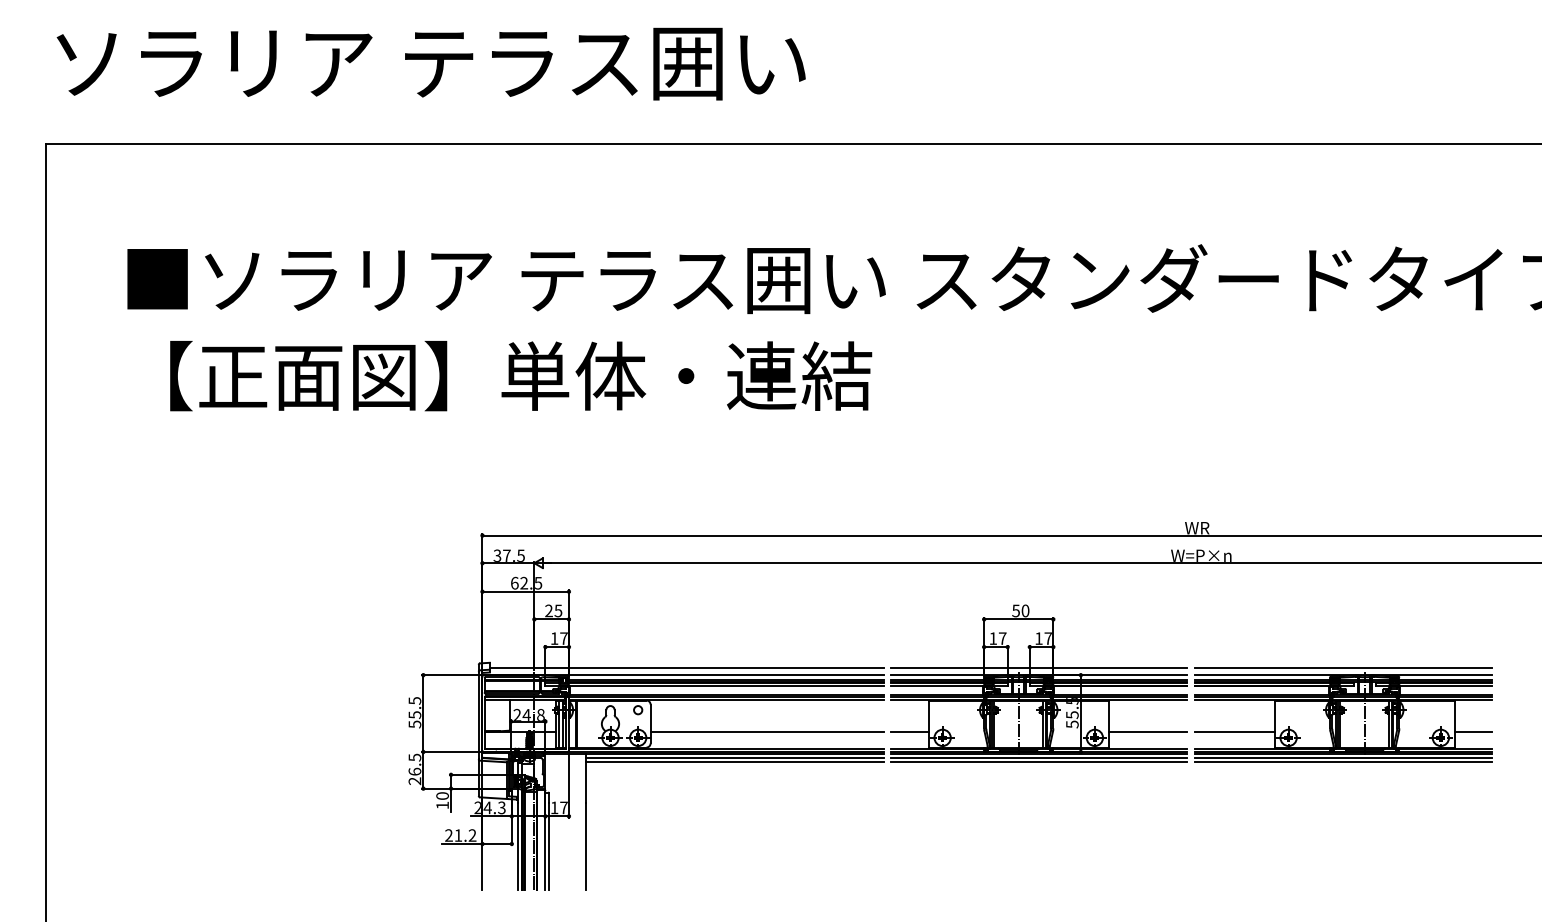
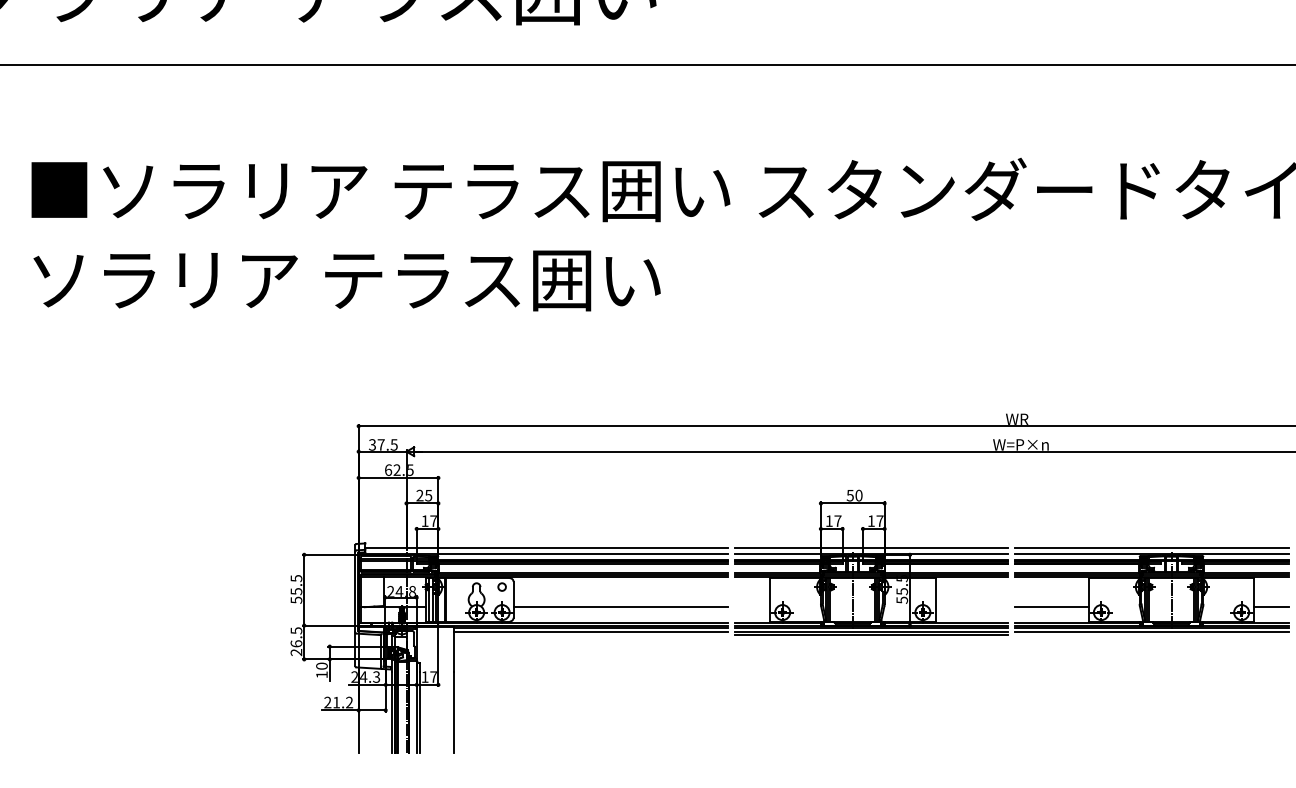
text: (500, 375) -> (375, 278), 【正面図】単体・連結 -> ソラリア テラス囲い
line: (909, 732) -> (752, 607), removed
line: (1147, 732) -> (971, 607), removed
line: (734, 762) -> (590, 635), removed
line: (1343, 762) -> (1151, 635), removed

